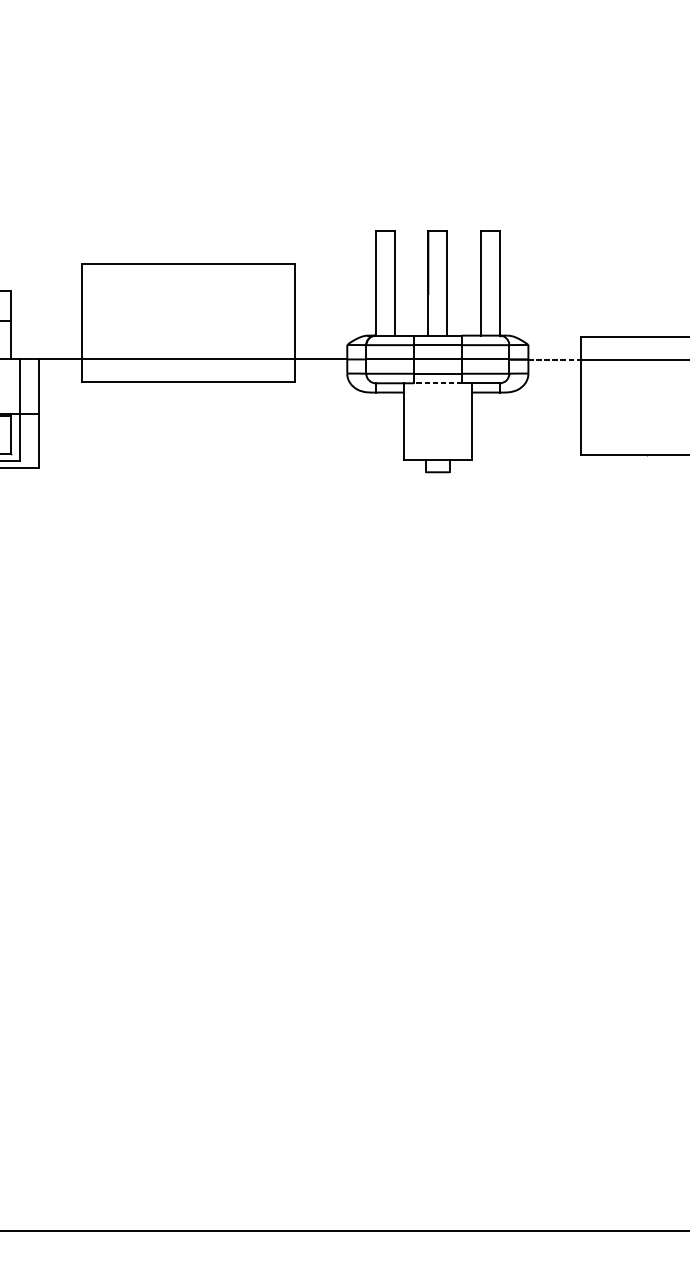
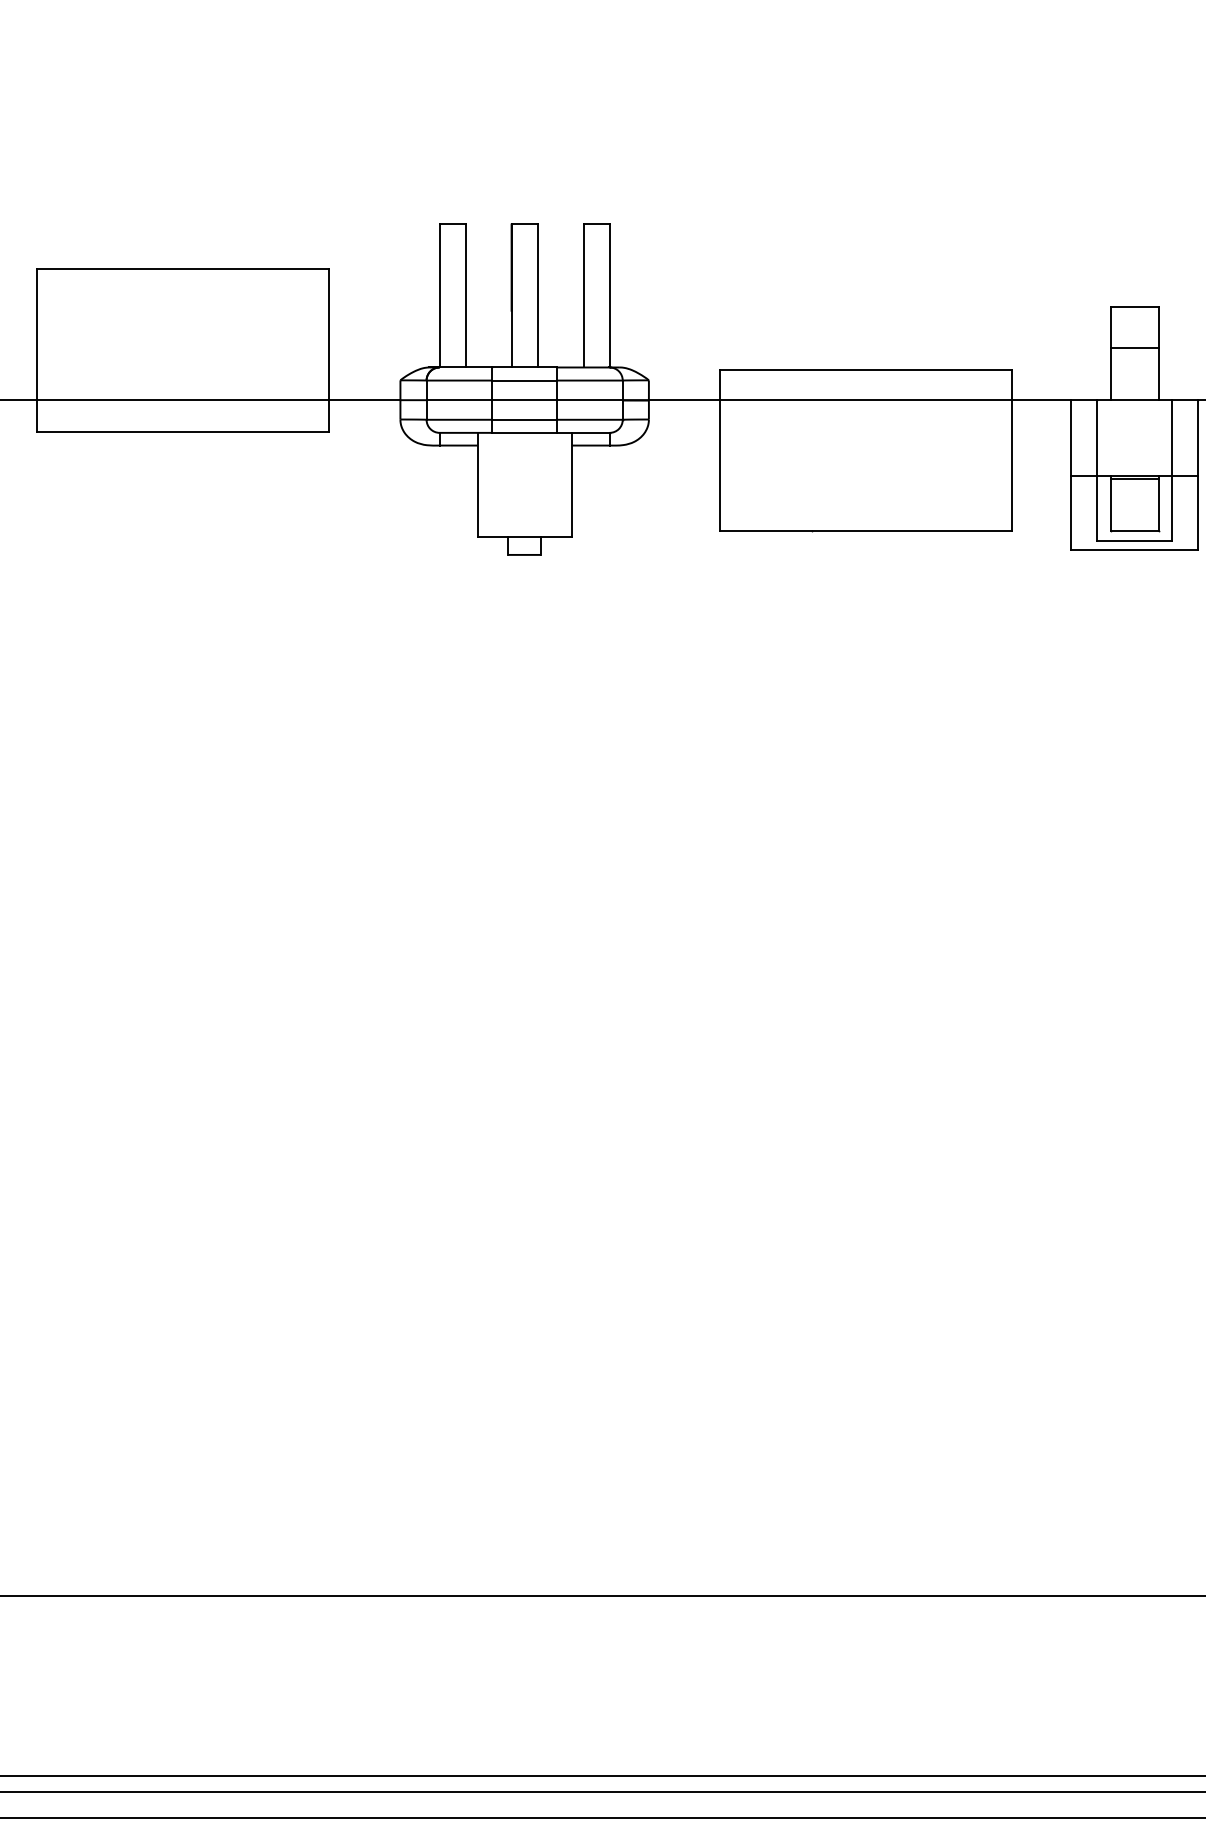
line: (554, 359) -> (684, 400), dashed -> solid
line: (437, 383) -> (524, 432), dashed -> solid

